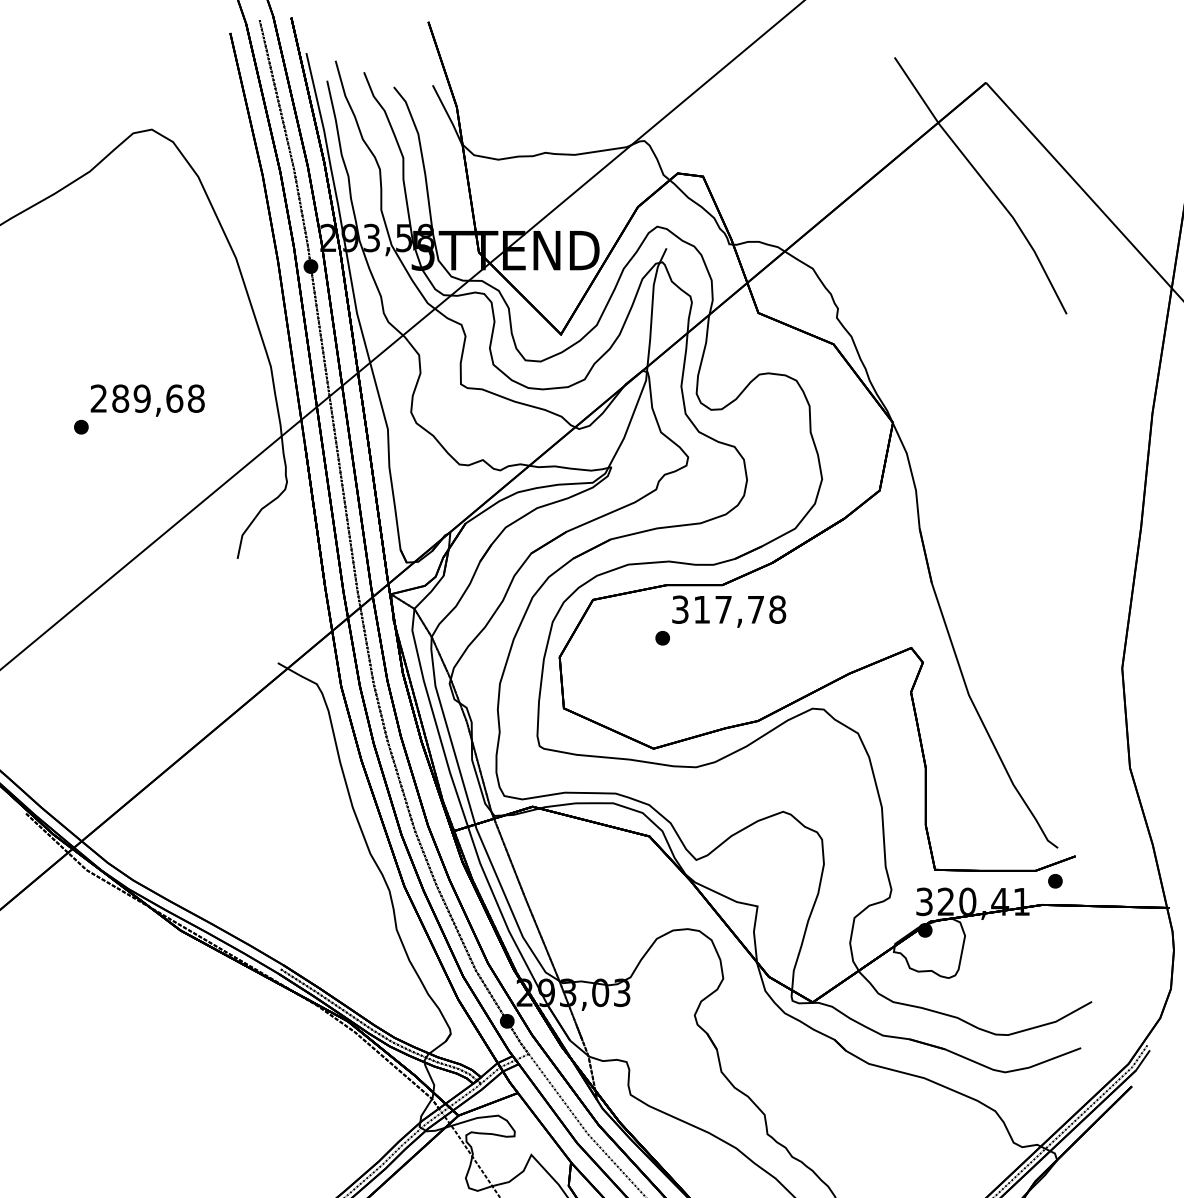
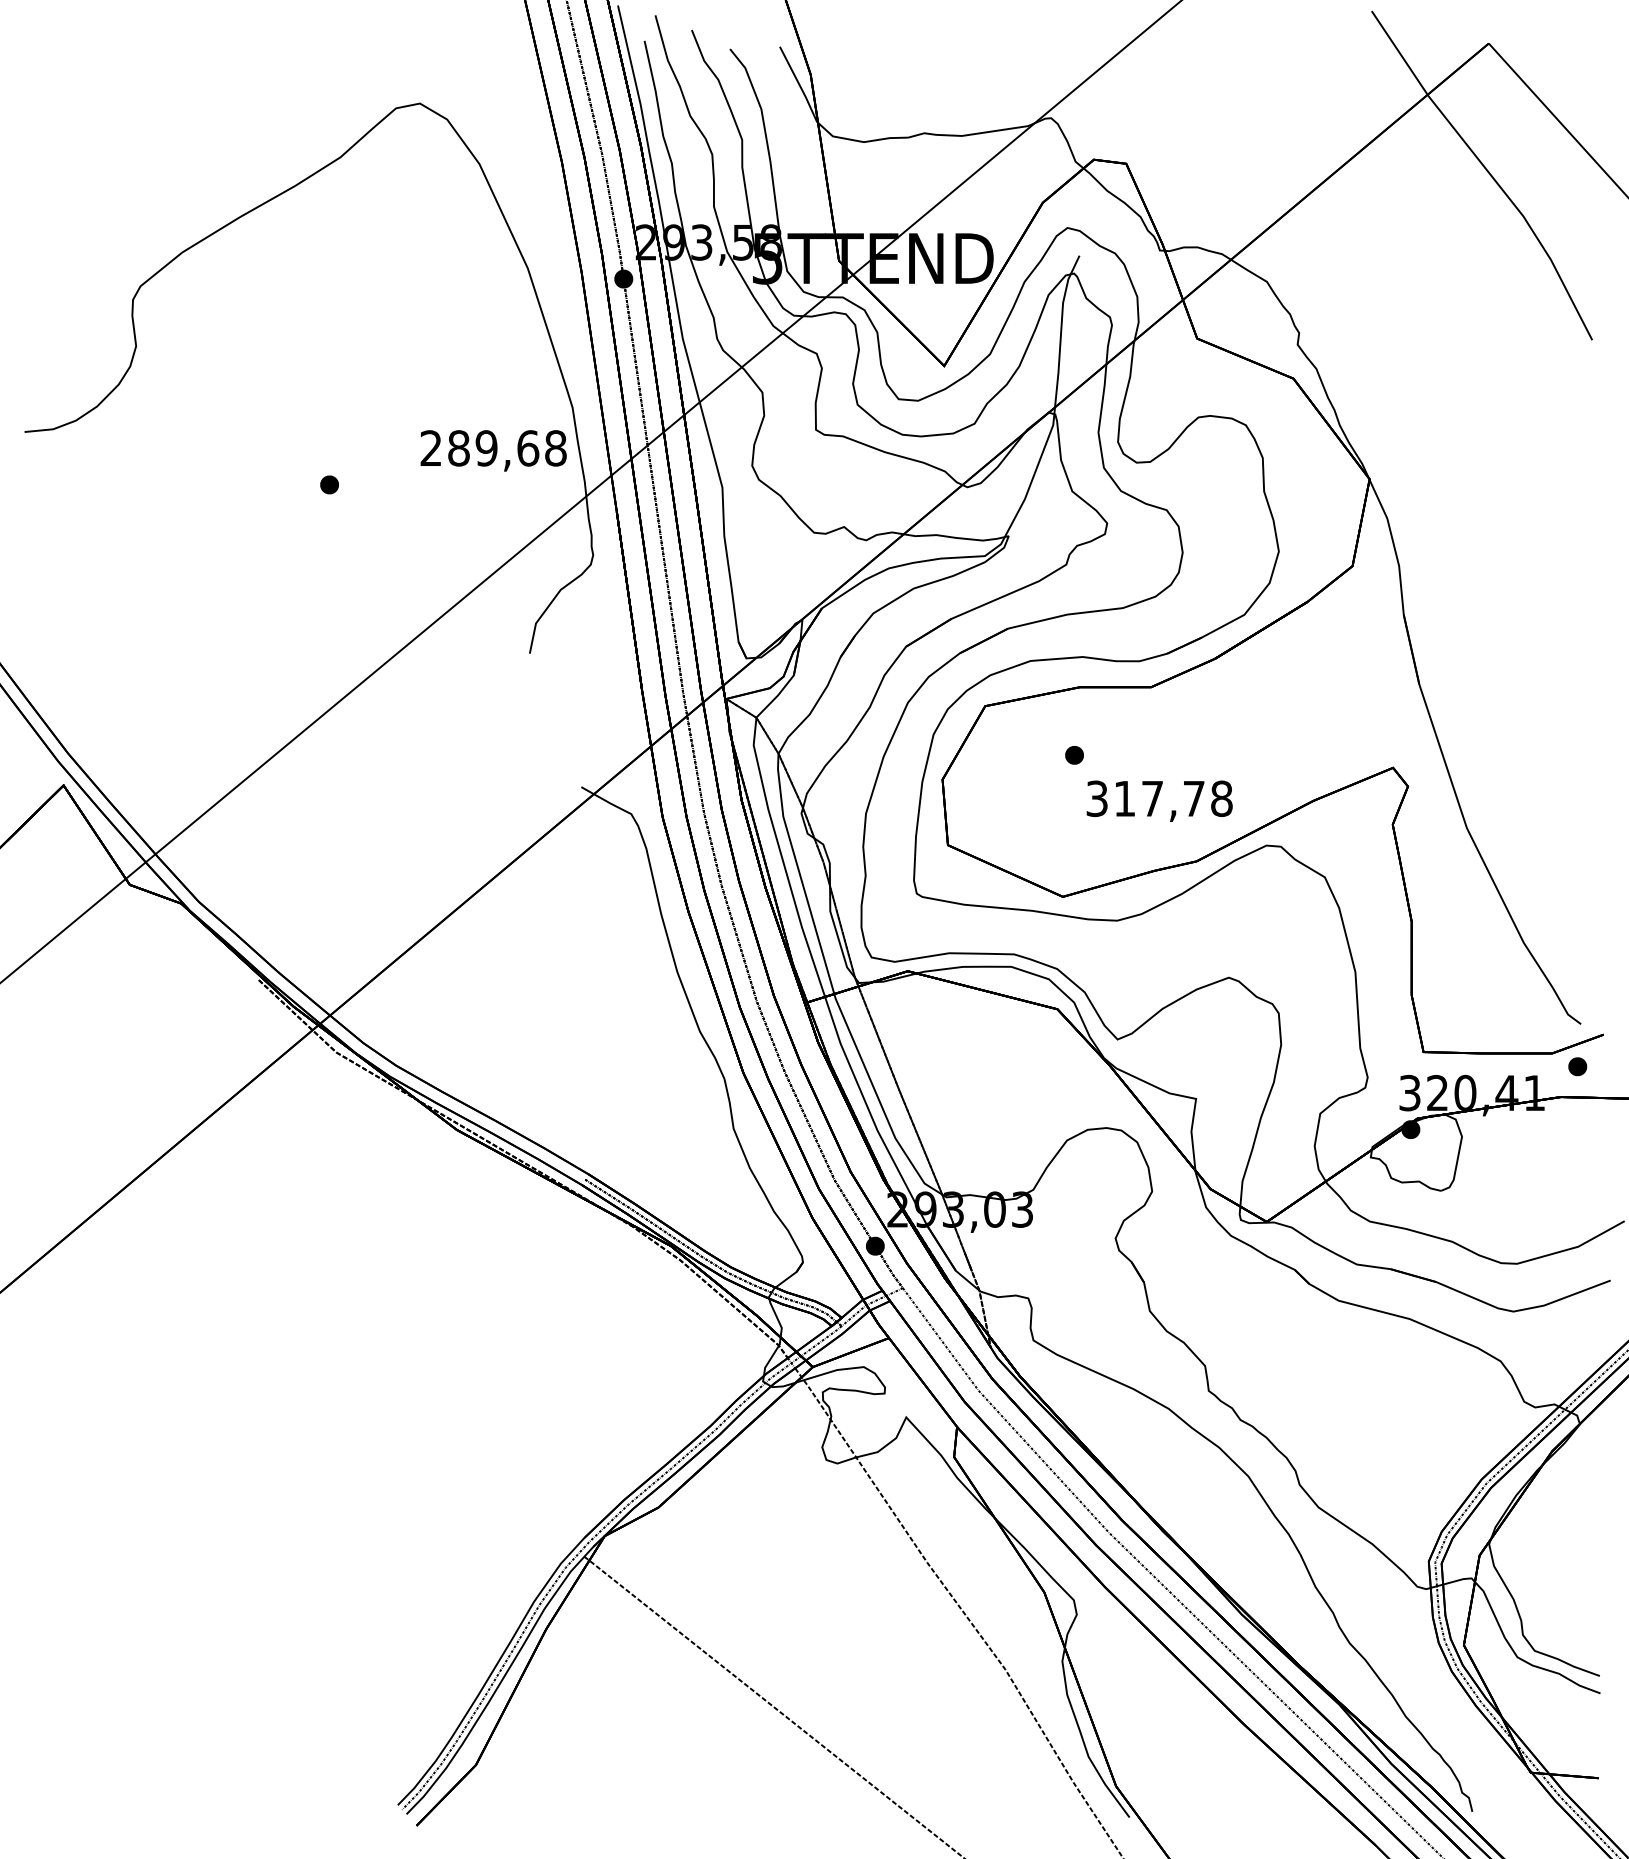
text: (147, 400) -> (493, 450), moved
text: (729, 611) -> (1159, 800), moved

